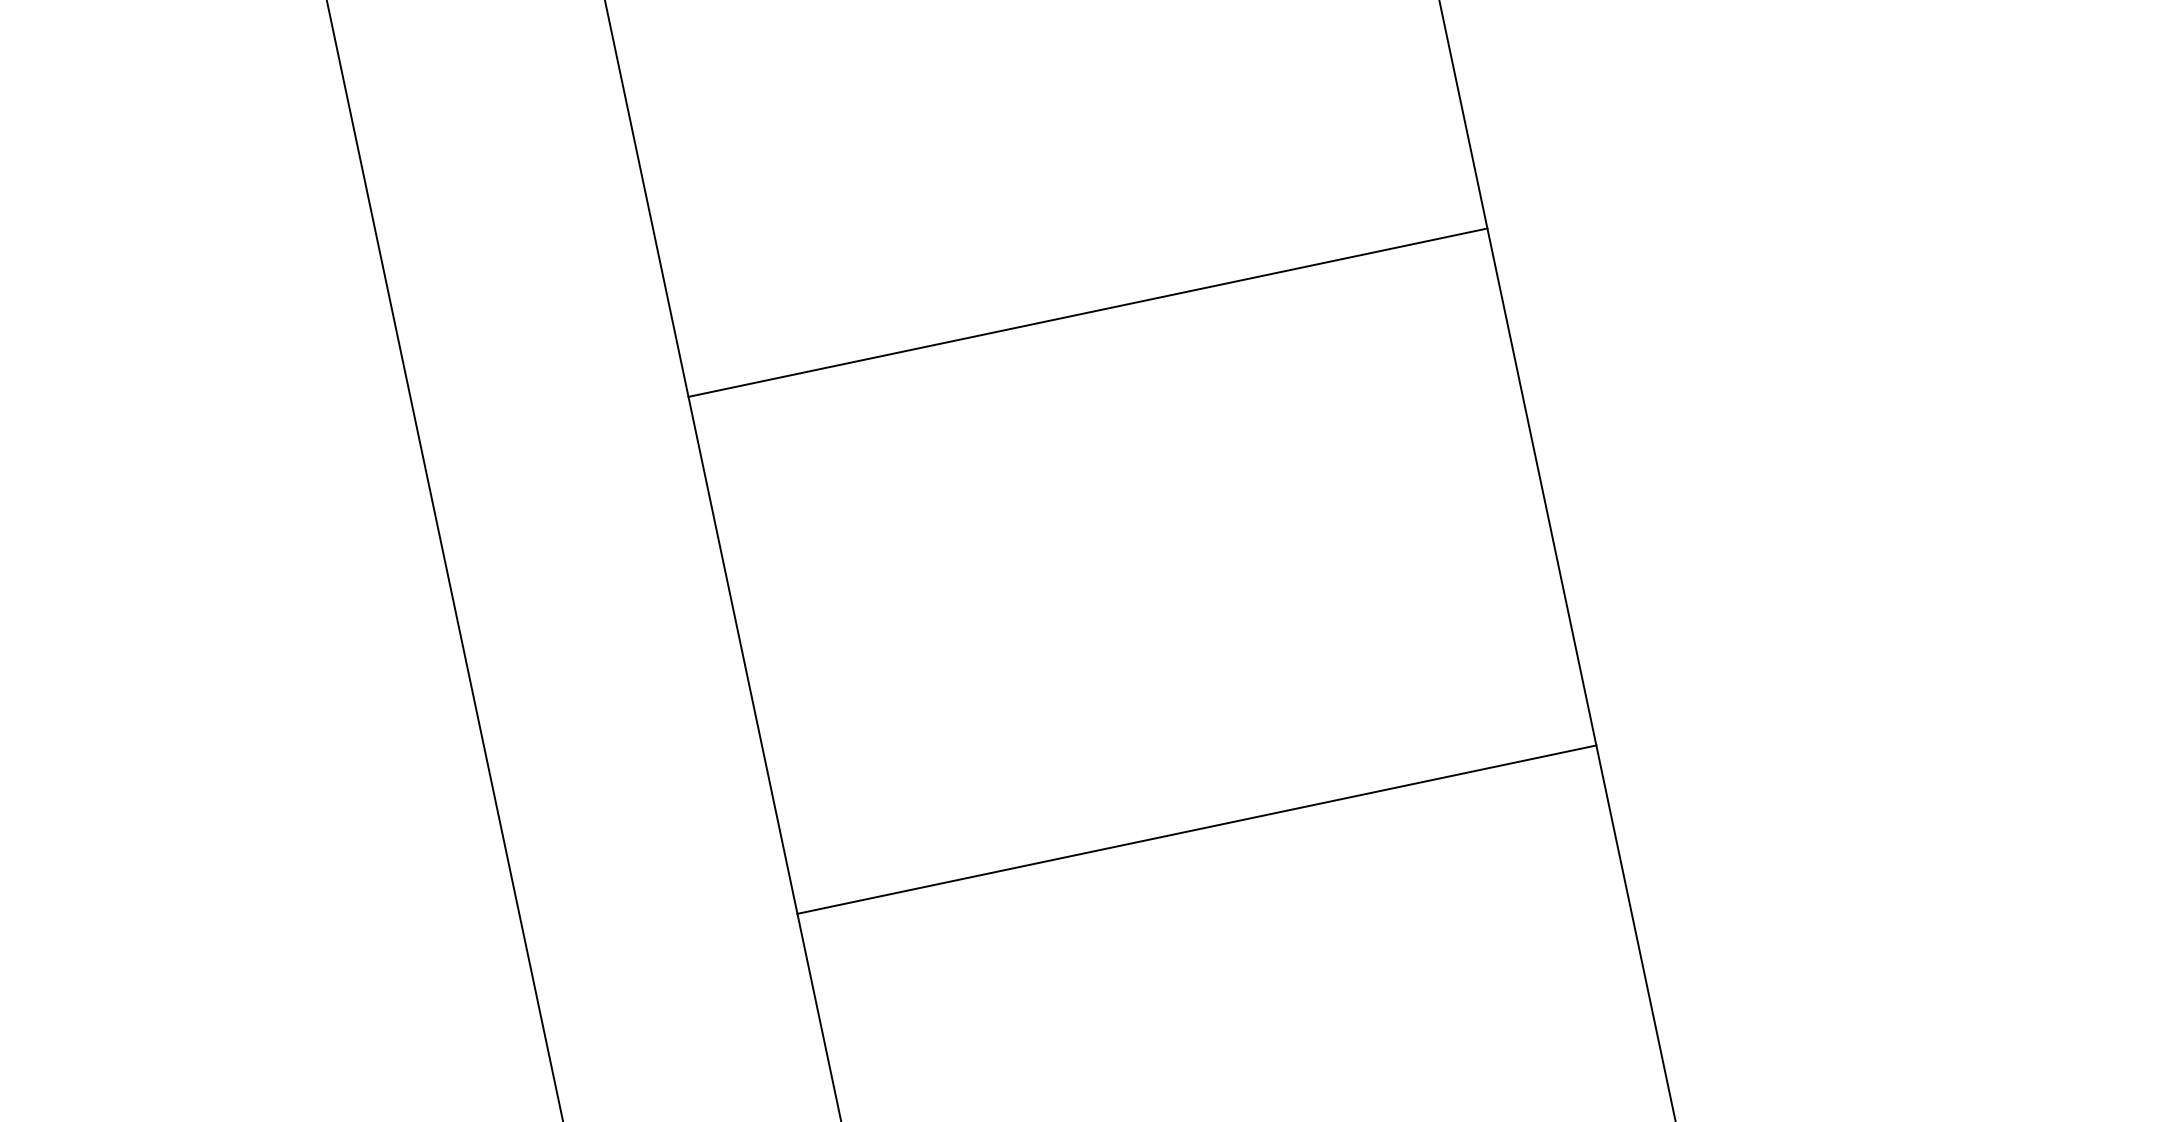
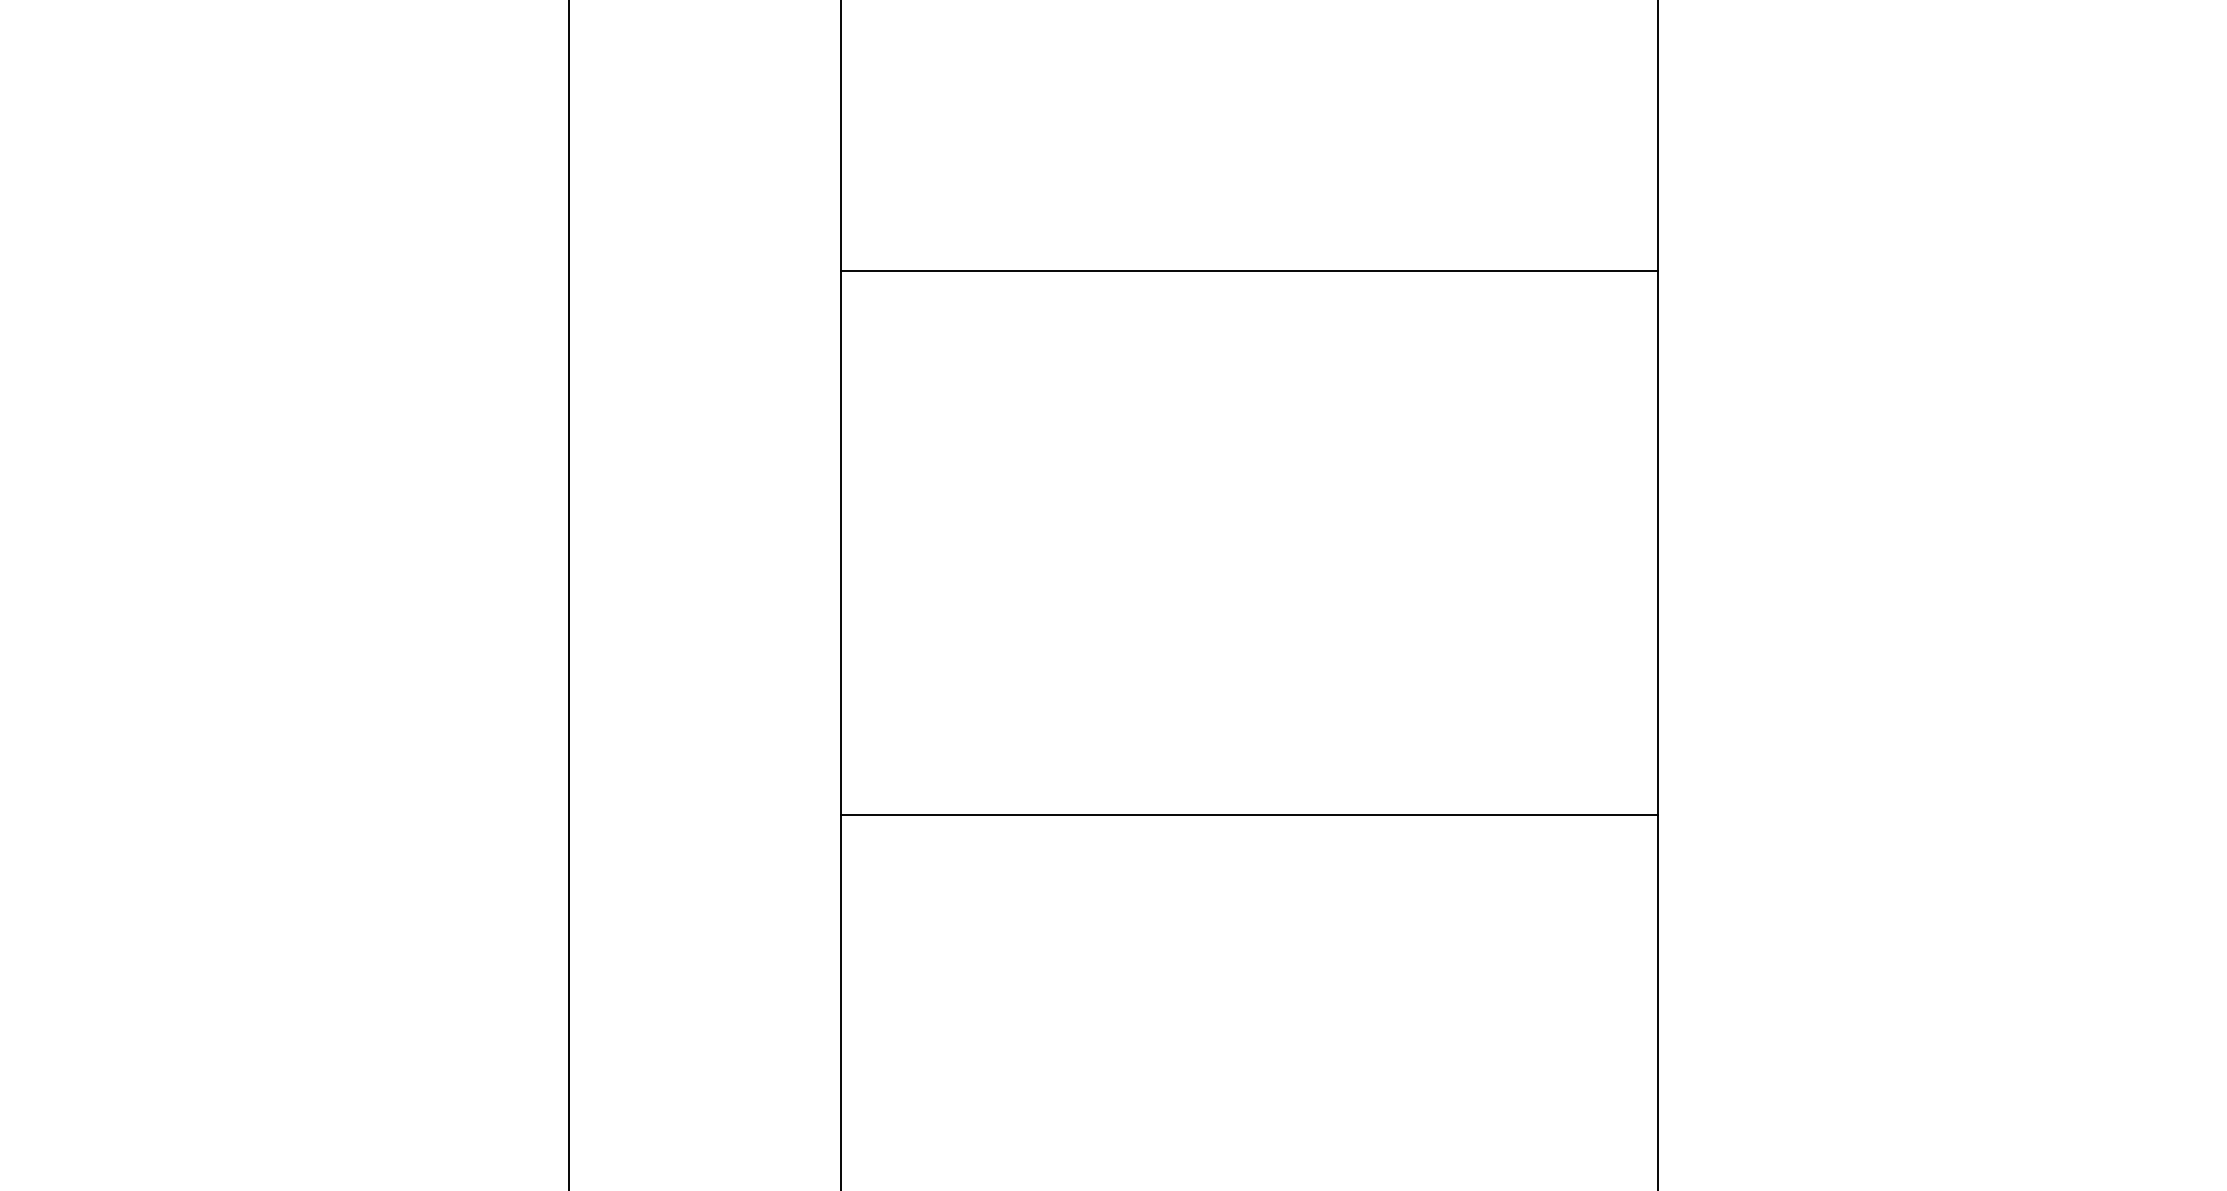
line: (1087, 312) -> (1249, 270), moved
line: (1196, 829) -> (1249, 815), moved

